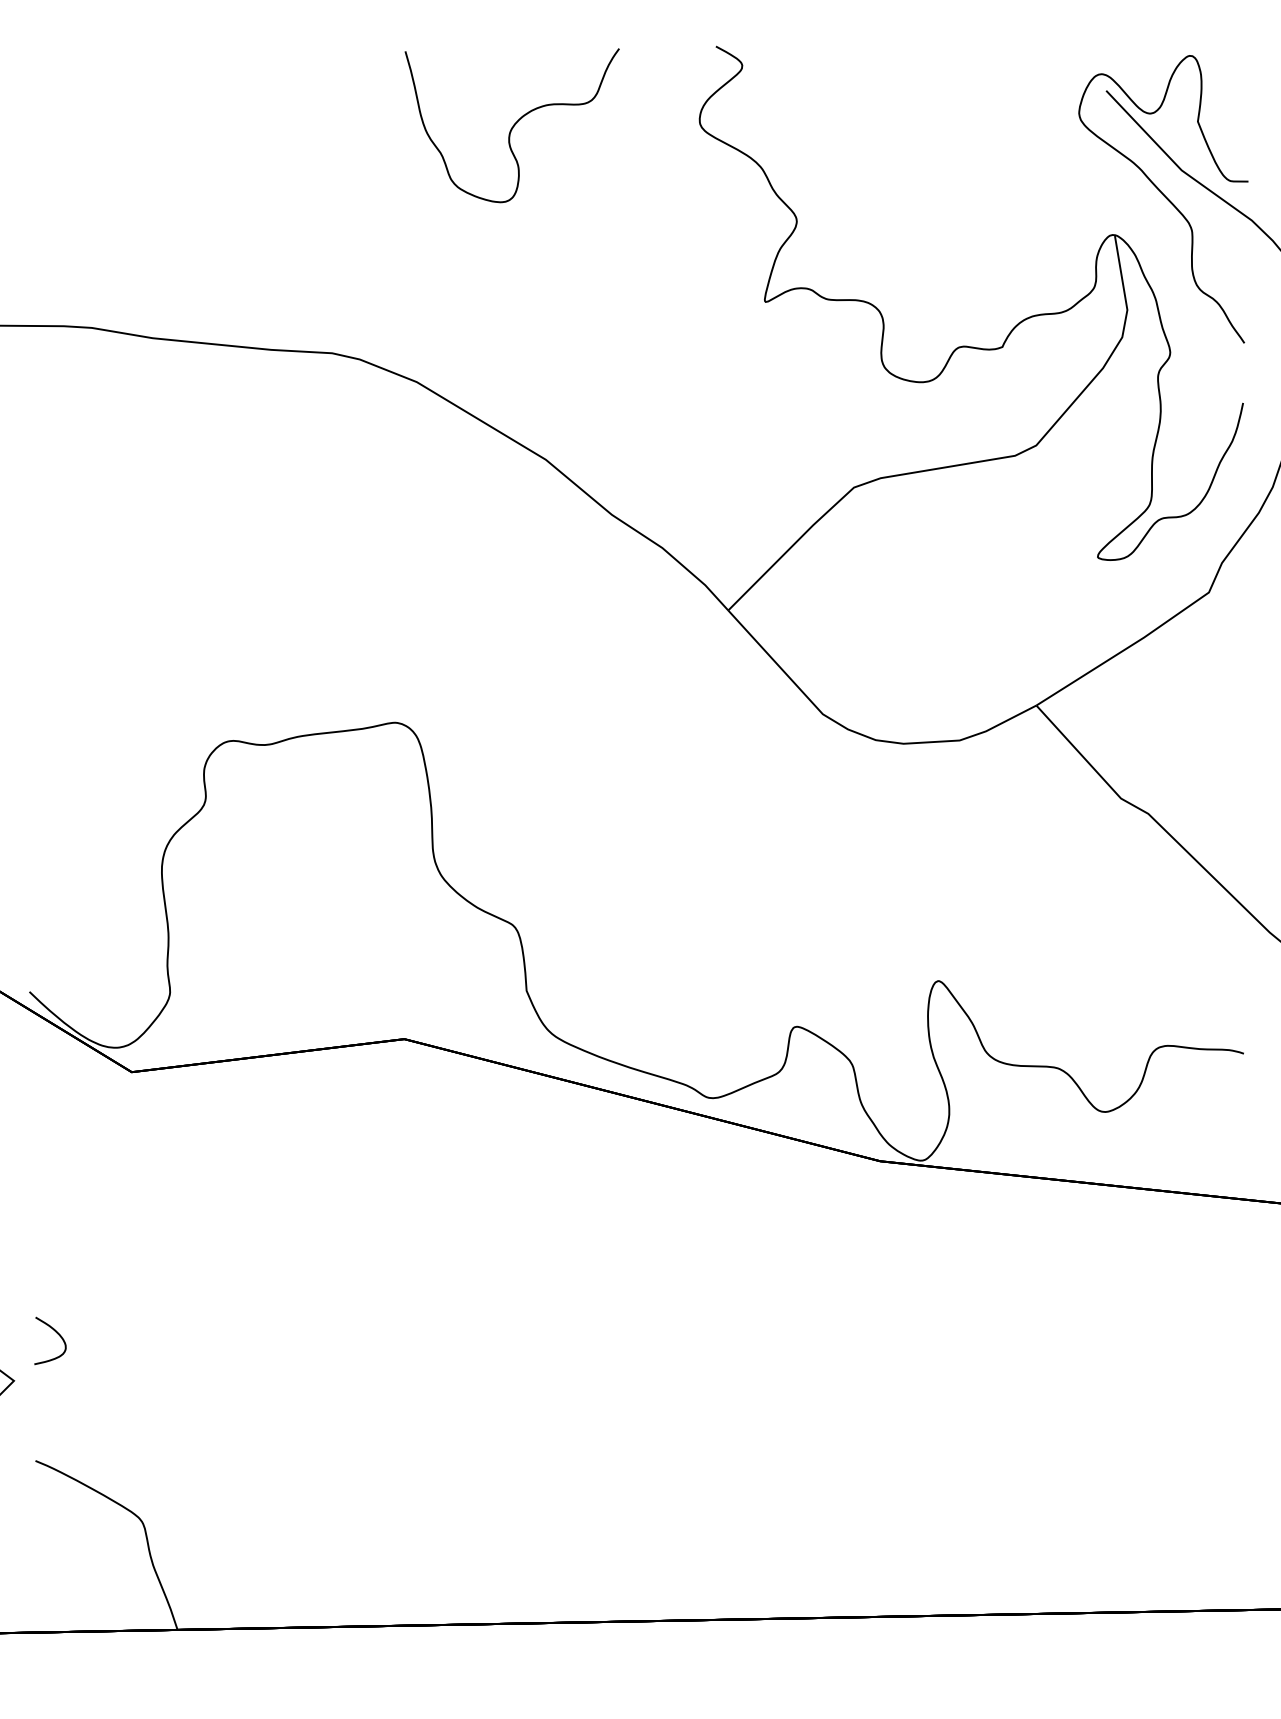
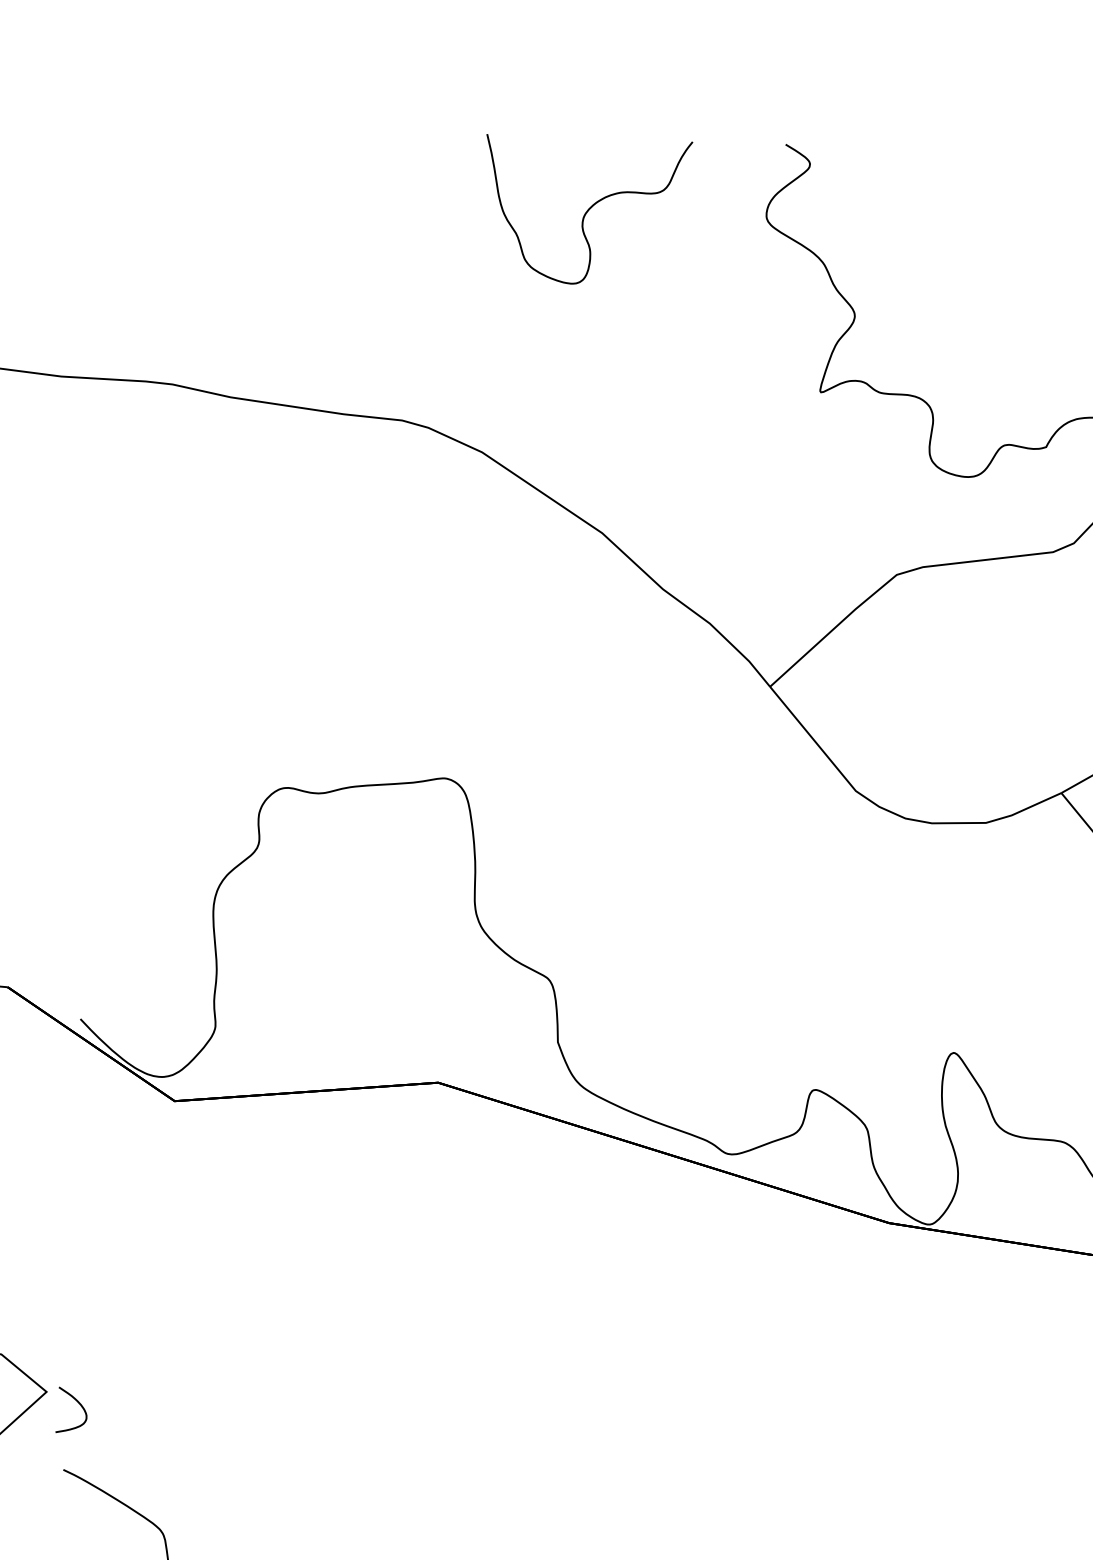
curve: (56, 1333) -> (78, 1403), moved

